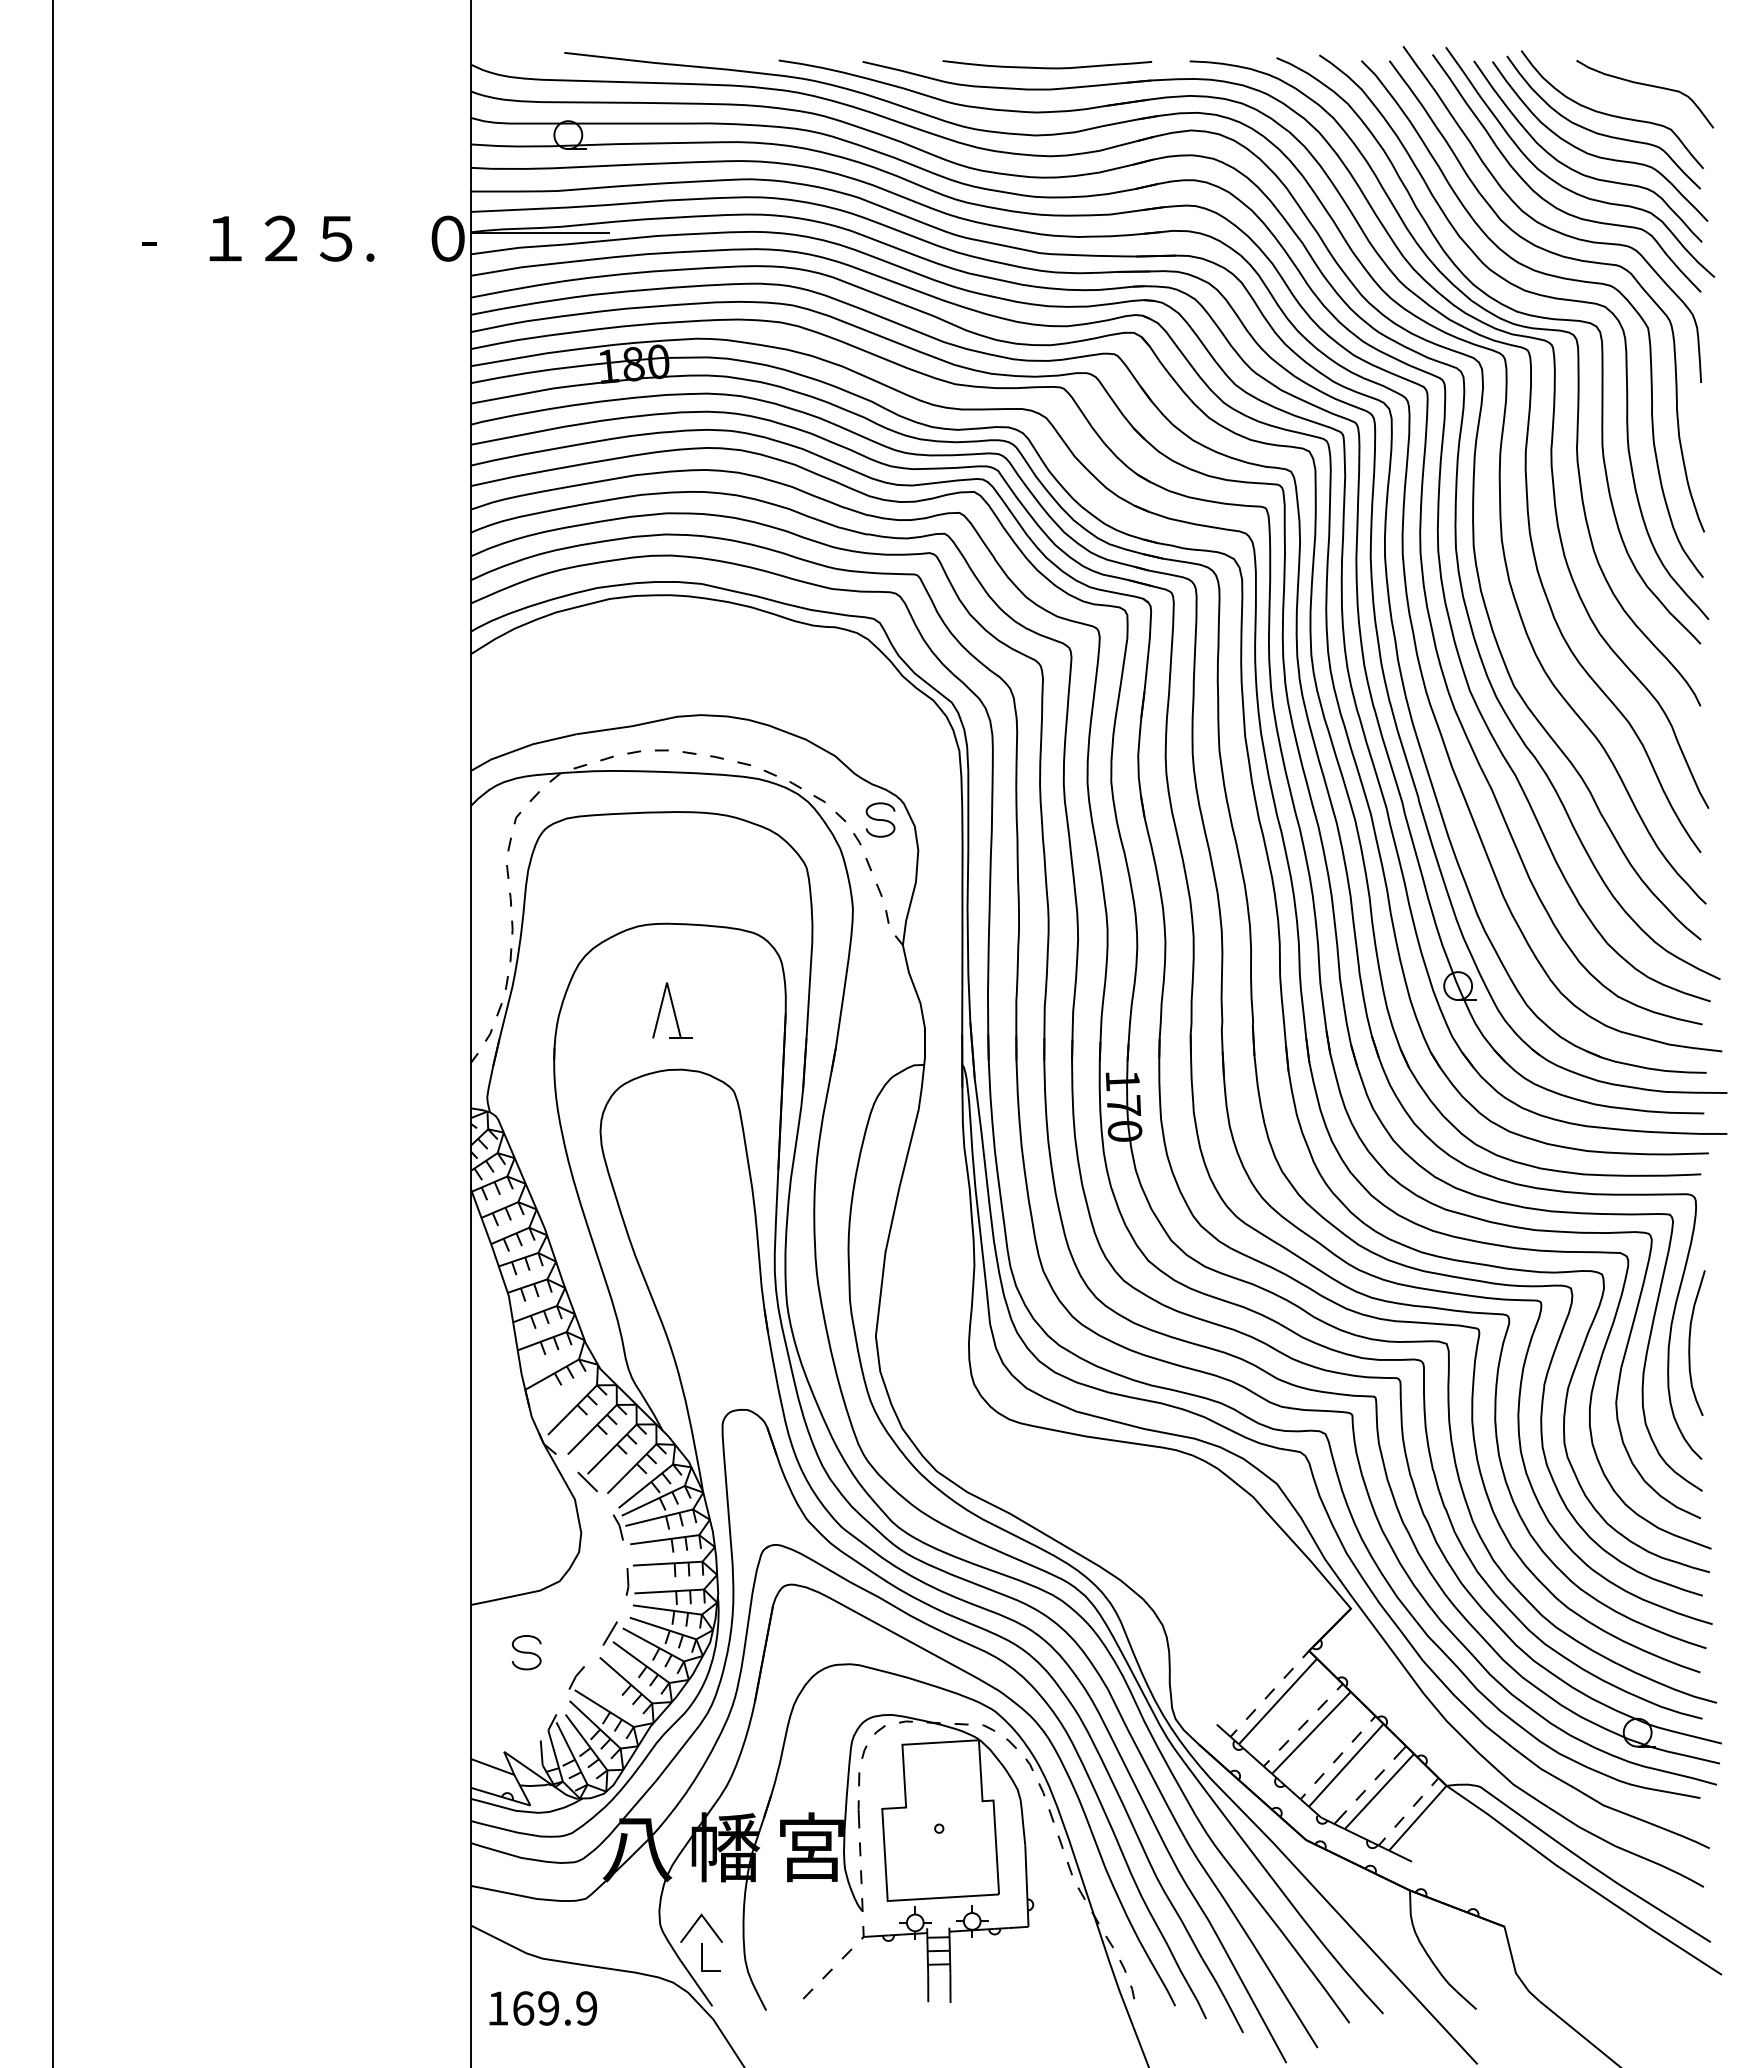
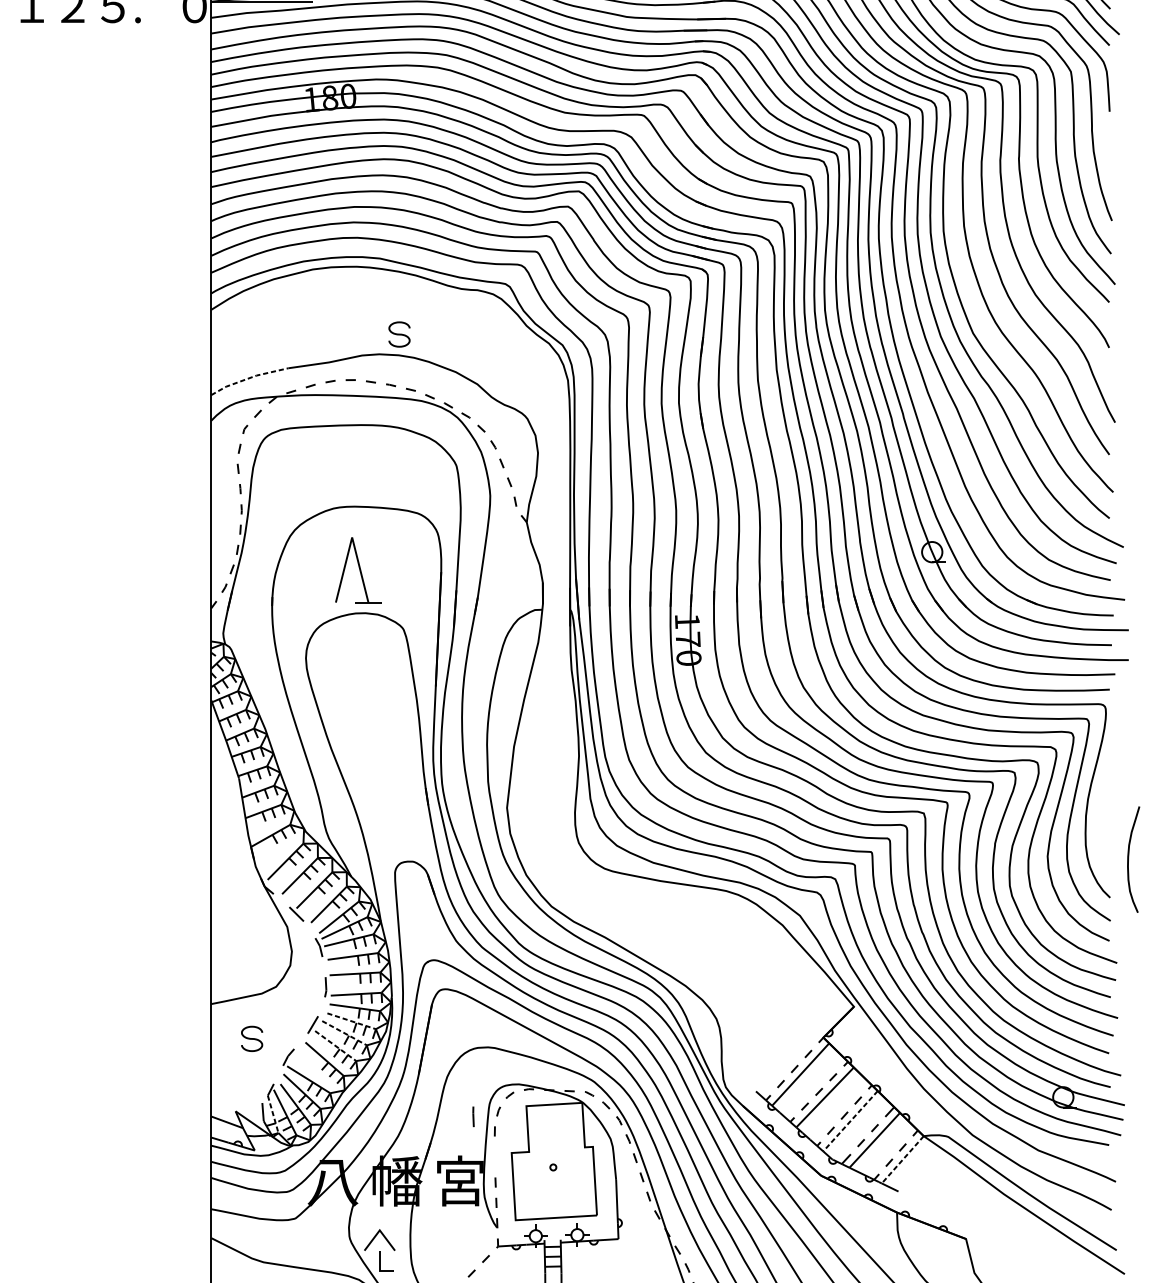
line: (521, 748) -> (248, 378), solid -> dashed
part: (880, 819) -> (399, 334), moved
part: (672, 1010) -> (358, 570), size x1.6
curve: (1690, 1342) -> (1128, 859), moved
line: (663, 1628) -> (351, 1021), solid -> dashed
line: (653, 1644) -> (344, 1032), solid -> dashed
line: (641, 1662) -> (335, 1046), solid -> dashed
line: (555, 1756) -> (273, 1114), solid -> dashed
line: (1346, 1765) -> (850, 1121), solid -> dashed
line: (858, 1814) -> (473, 1116), moved
line: (1417, 1818) -> (902, 1160), solid -> dashed

